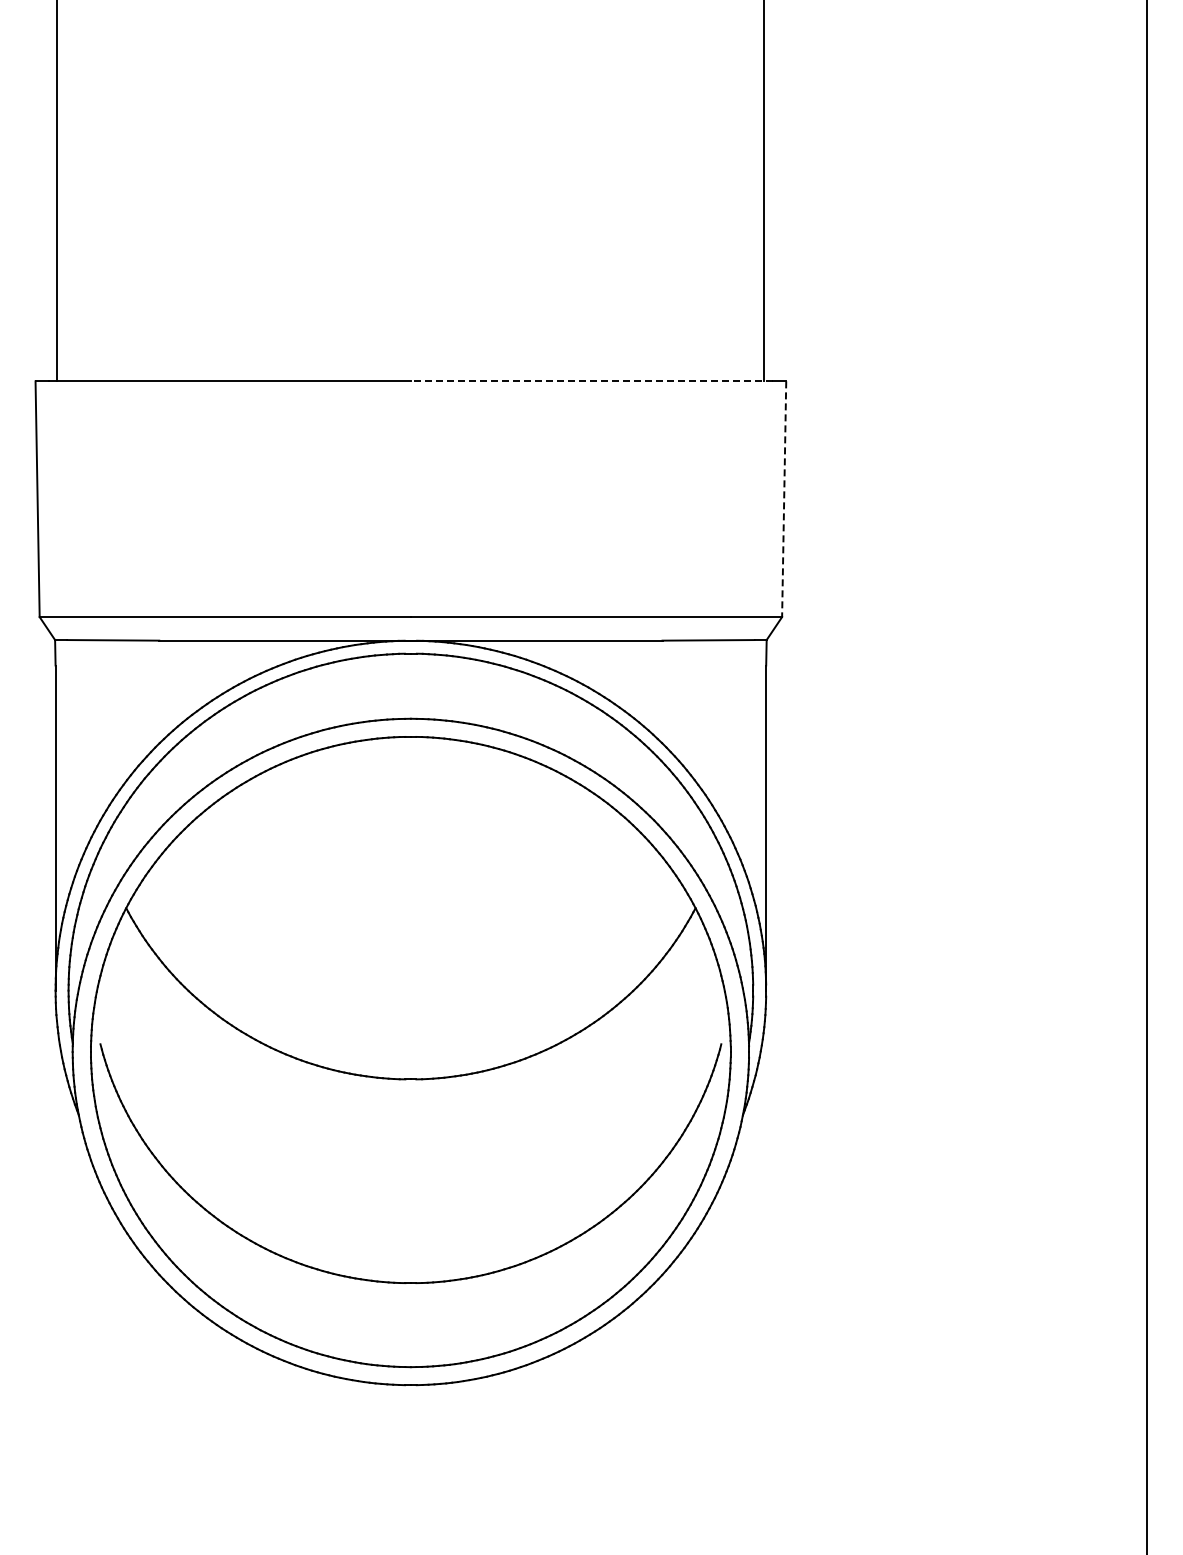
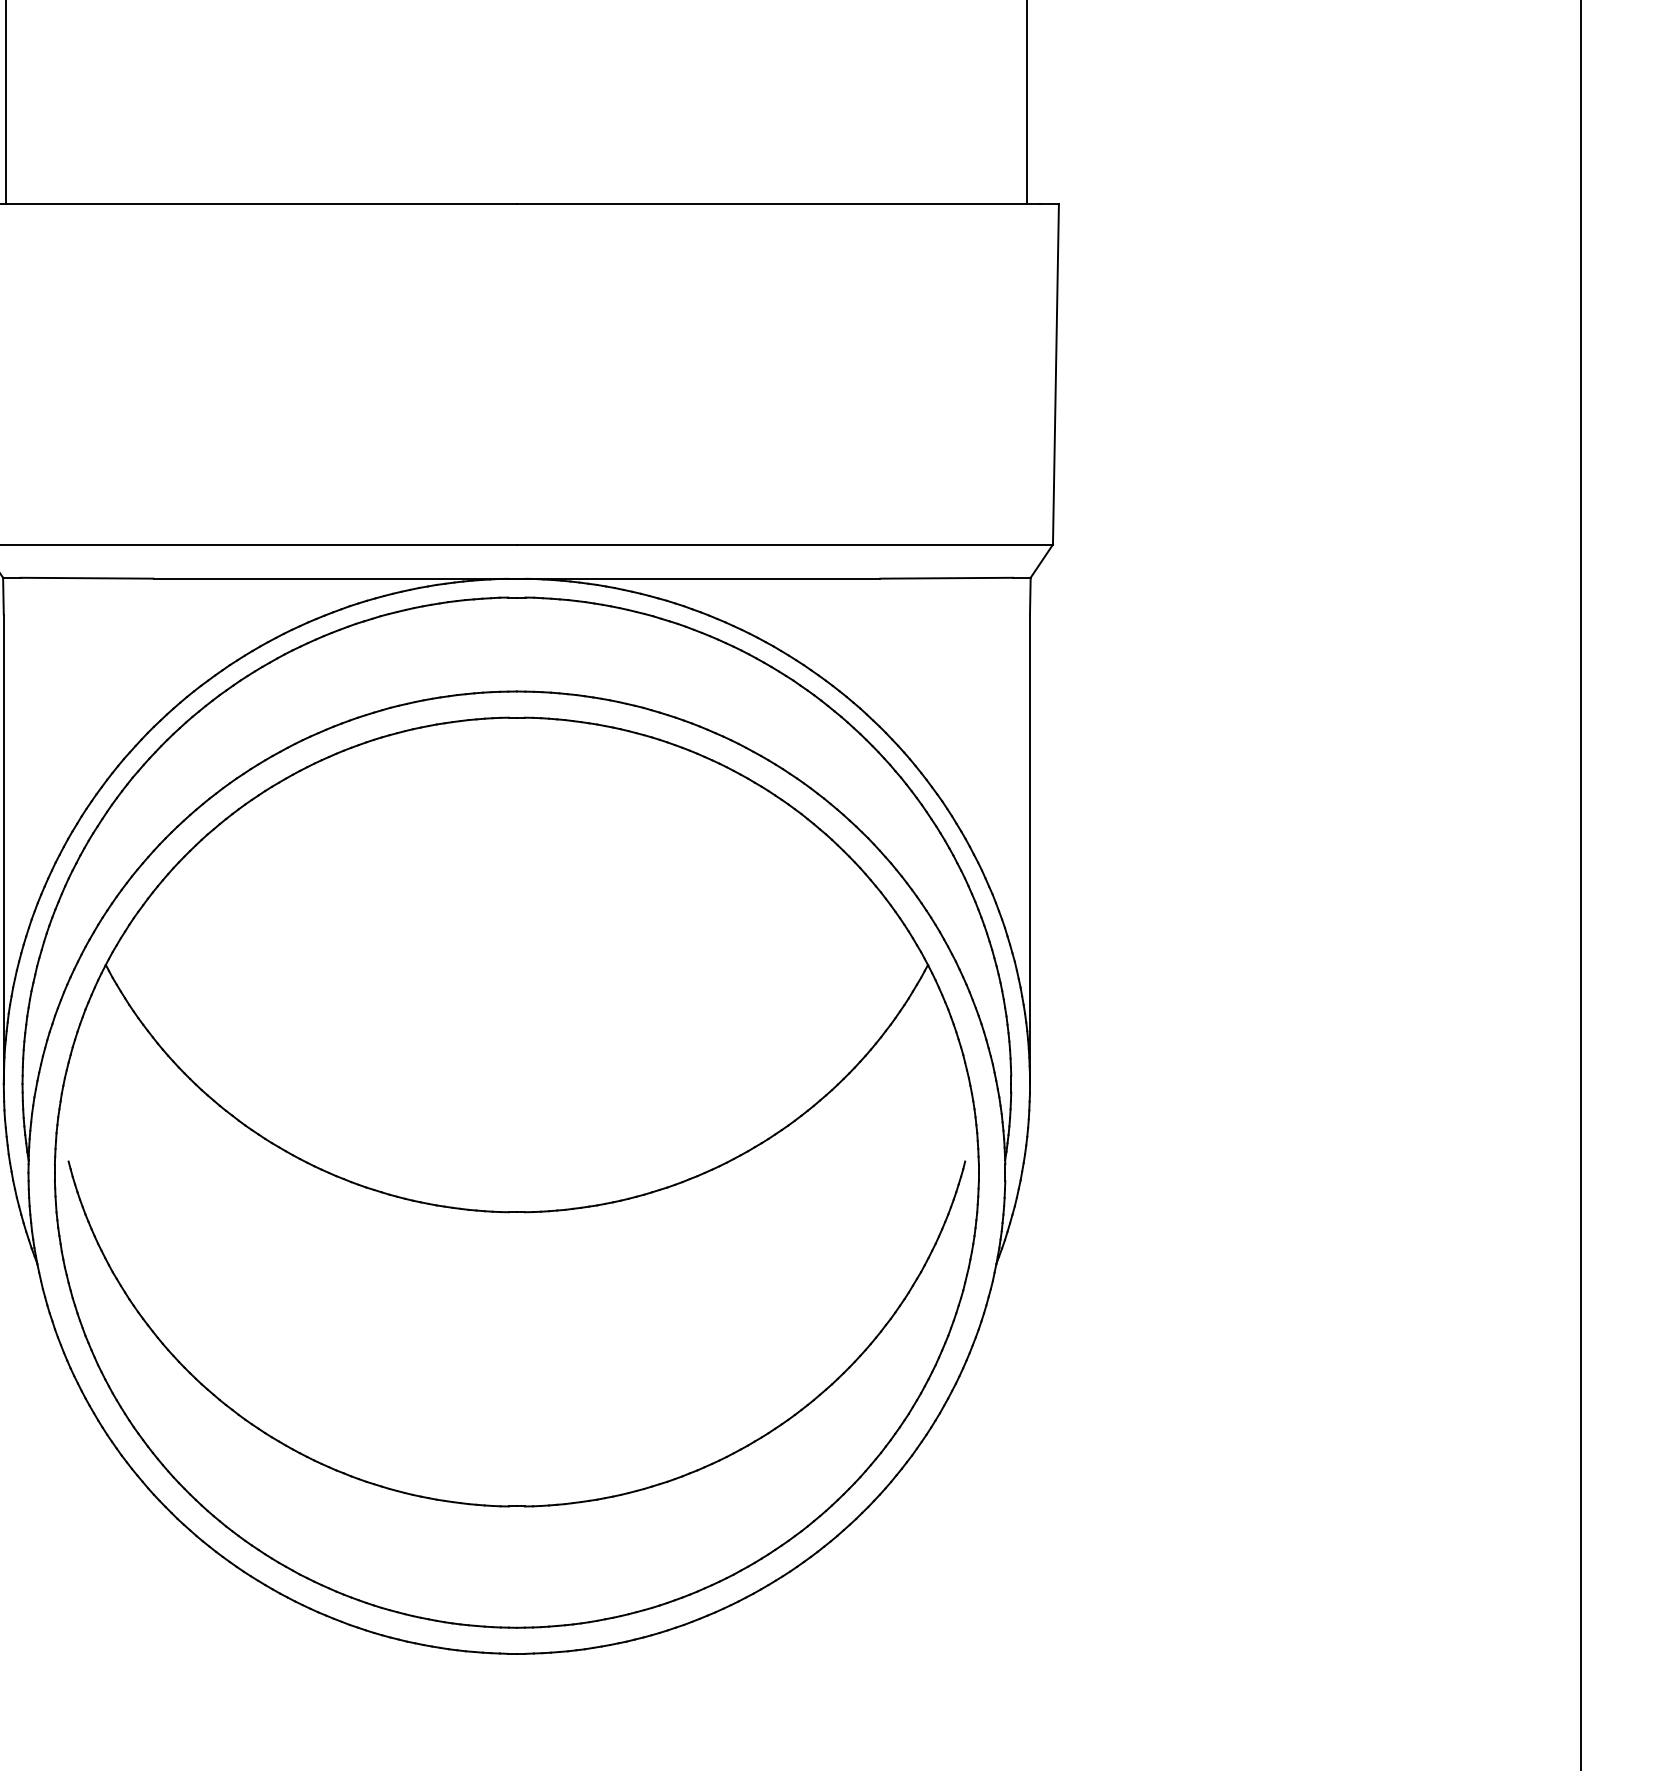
line: (591, 381) -> (777, 204), dashed -> solid
line: (784, 499) -> (1056, 374), dashed -> solid

